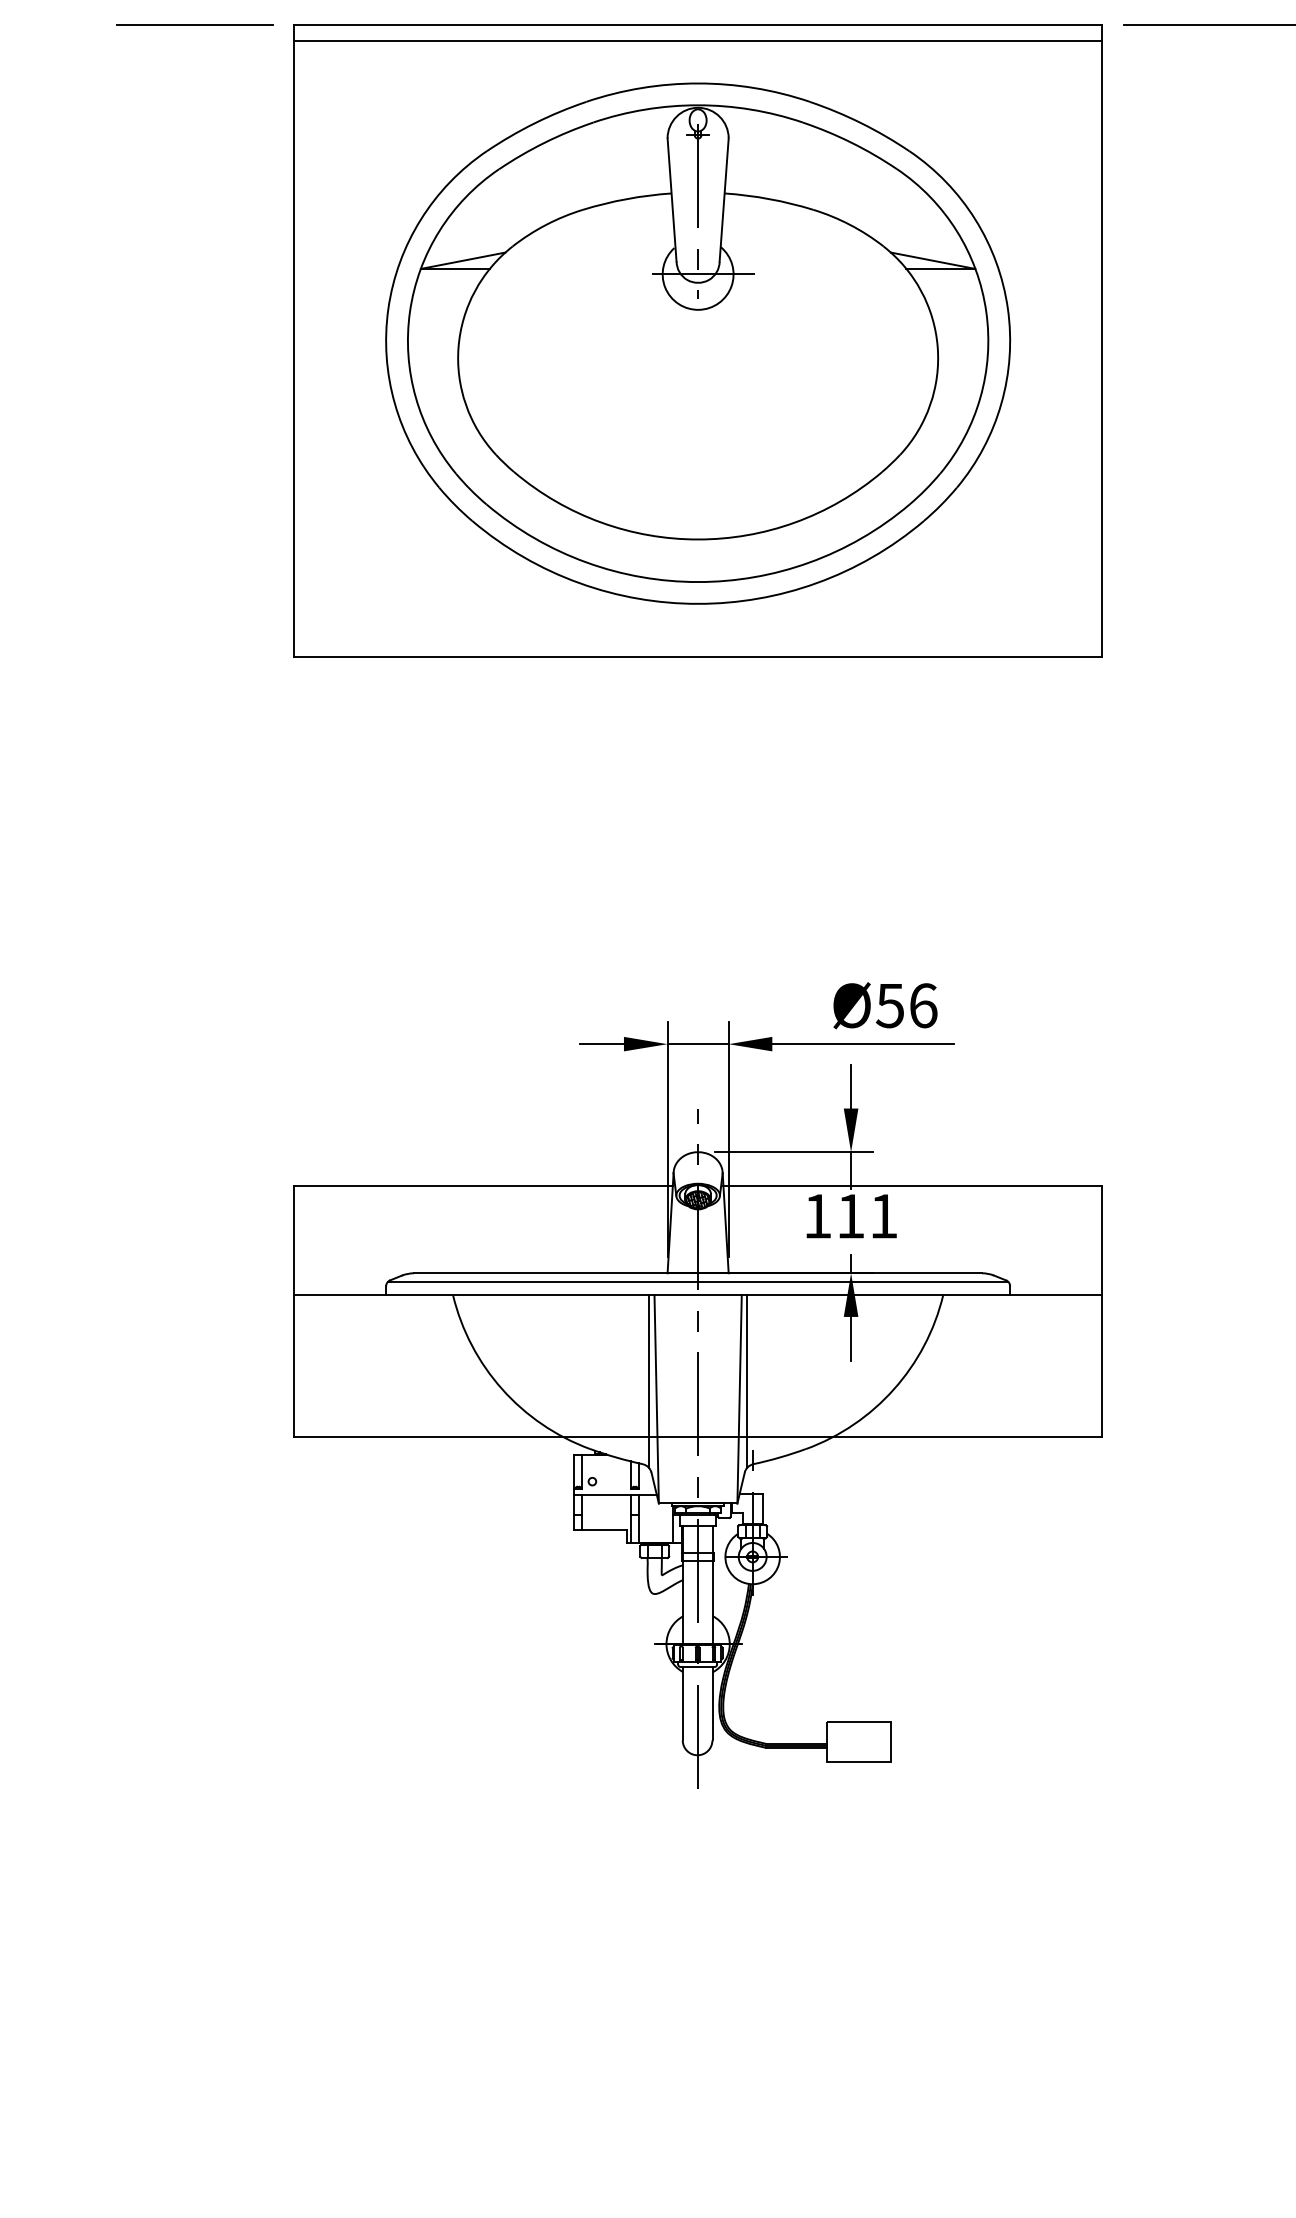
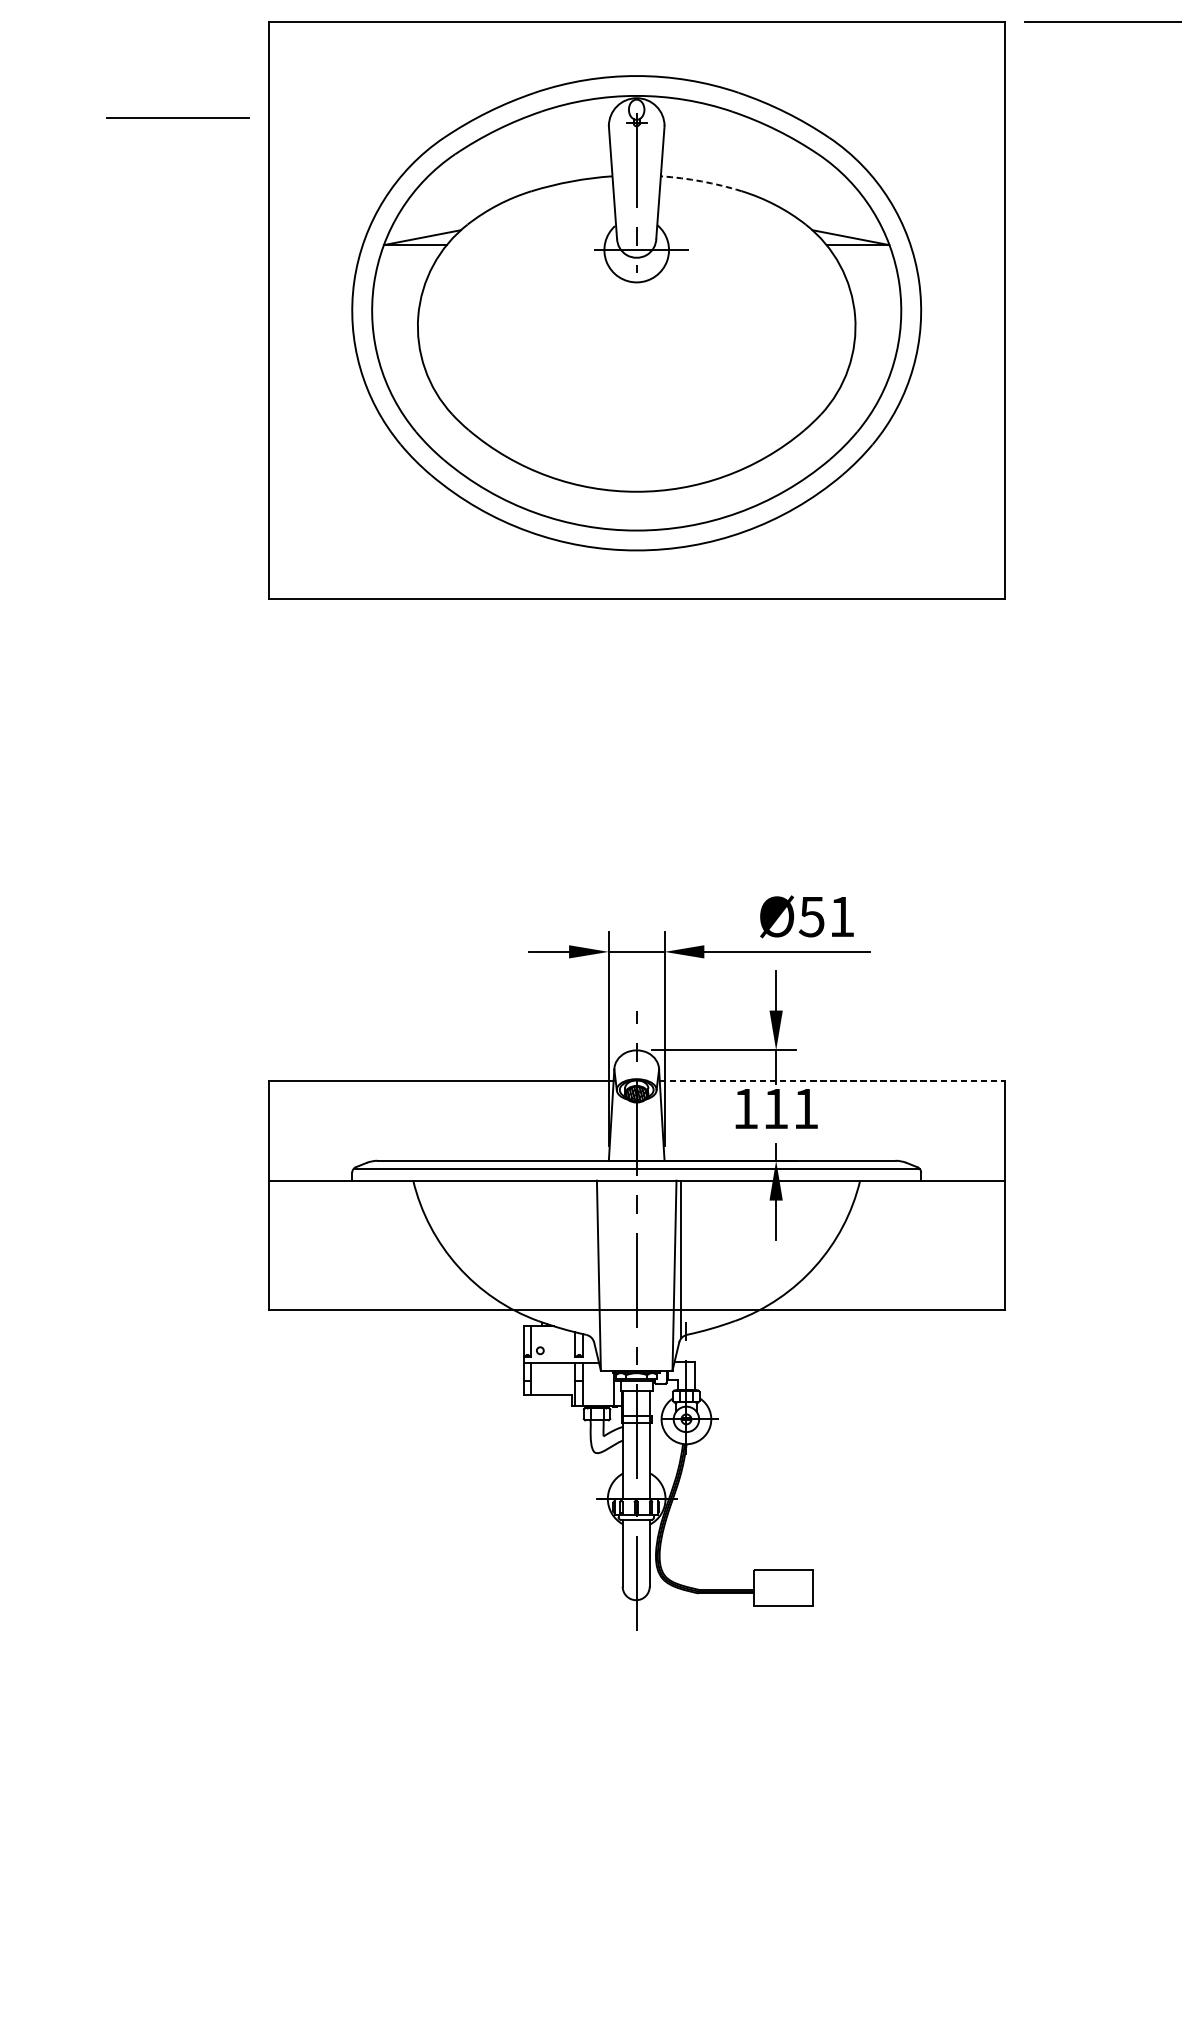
line: (194, 24) -> (177, 117), moved
line: (697, 40) -> (636, 36), removed
arc: (769, 199) -> (701, 181), solid -> dashed
text: (923, 1005) -> (842, 916), Ø56 -> Ø51
line: (913, 1186) -> (833, 1081), solid -> dashed
line: (649, 1381) -> (592, 1259), removed

